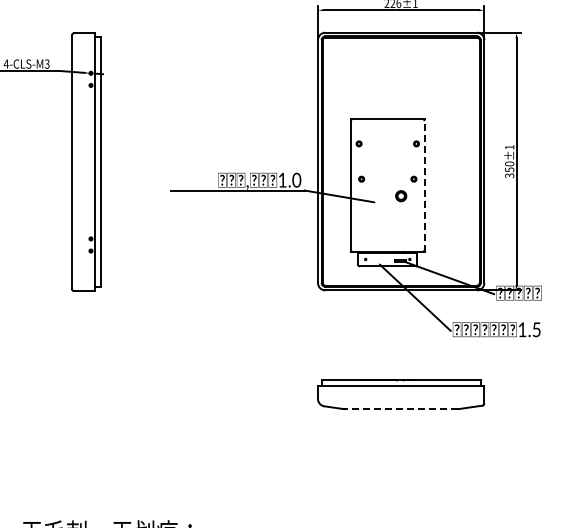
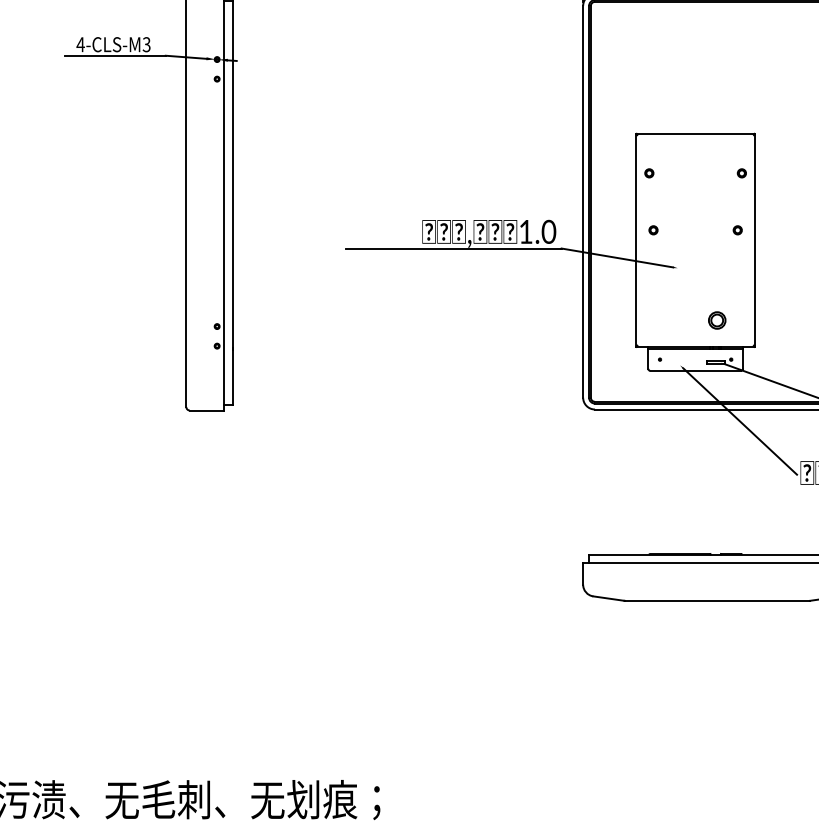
line: (424, 185) -> (754, 240), dashed -> solid
part: (401, 196) -> (717, 321), moved
line: (400, 409) -> (716, 601), dashed -> solid

